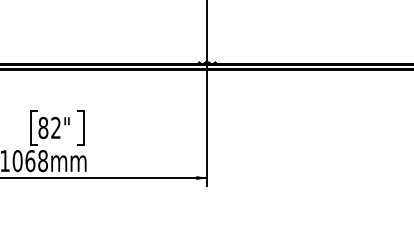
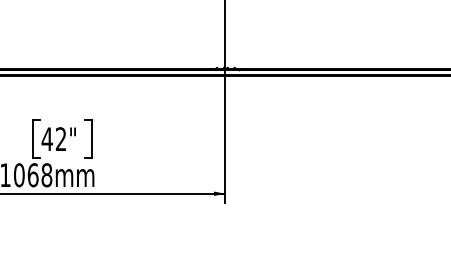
text: (43, 127) -> (47, 138), 82" -> 42"

